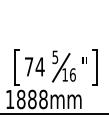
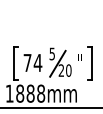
text: (68, 74) -> (64, 70), 16 -> 20

